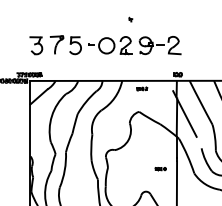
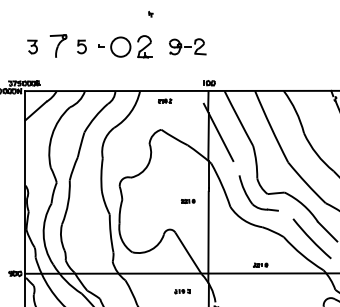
part: (36, 45) -> (32, 46), size x0.6
part: (75, 45) -> (81, 46), size x0.6
part: (160, 45) -> (187, 46), size x0.7

